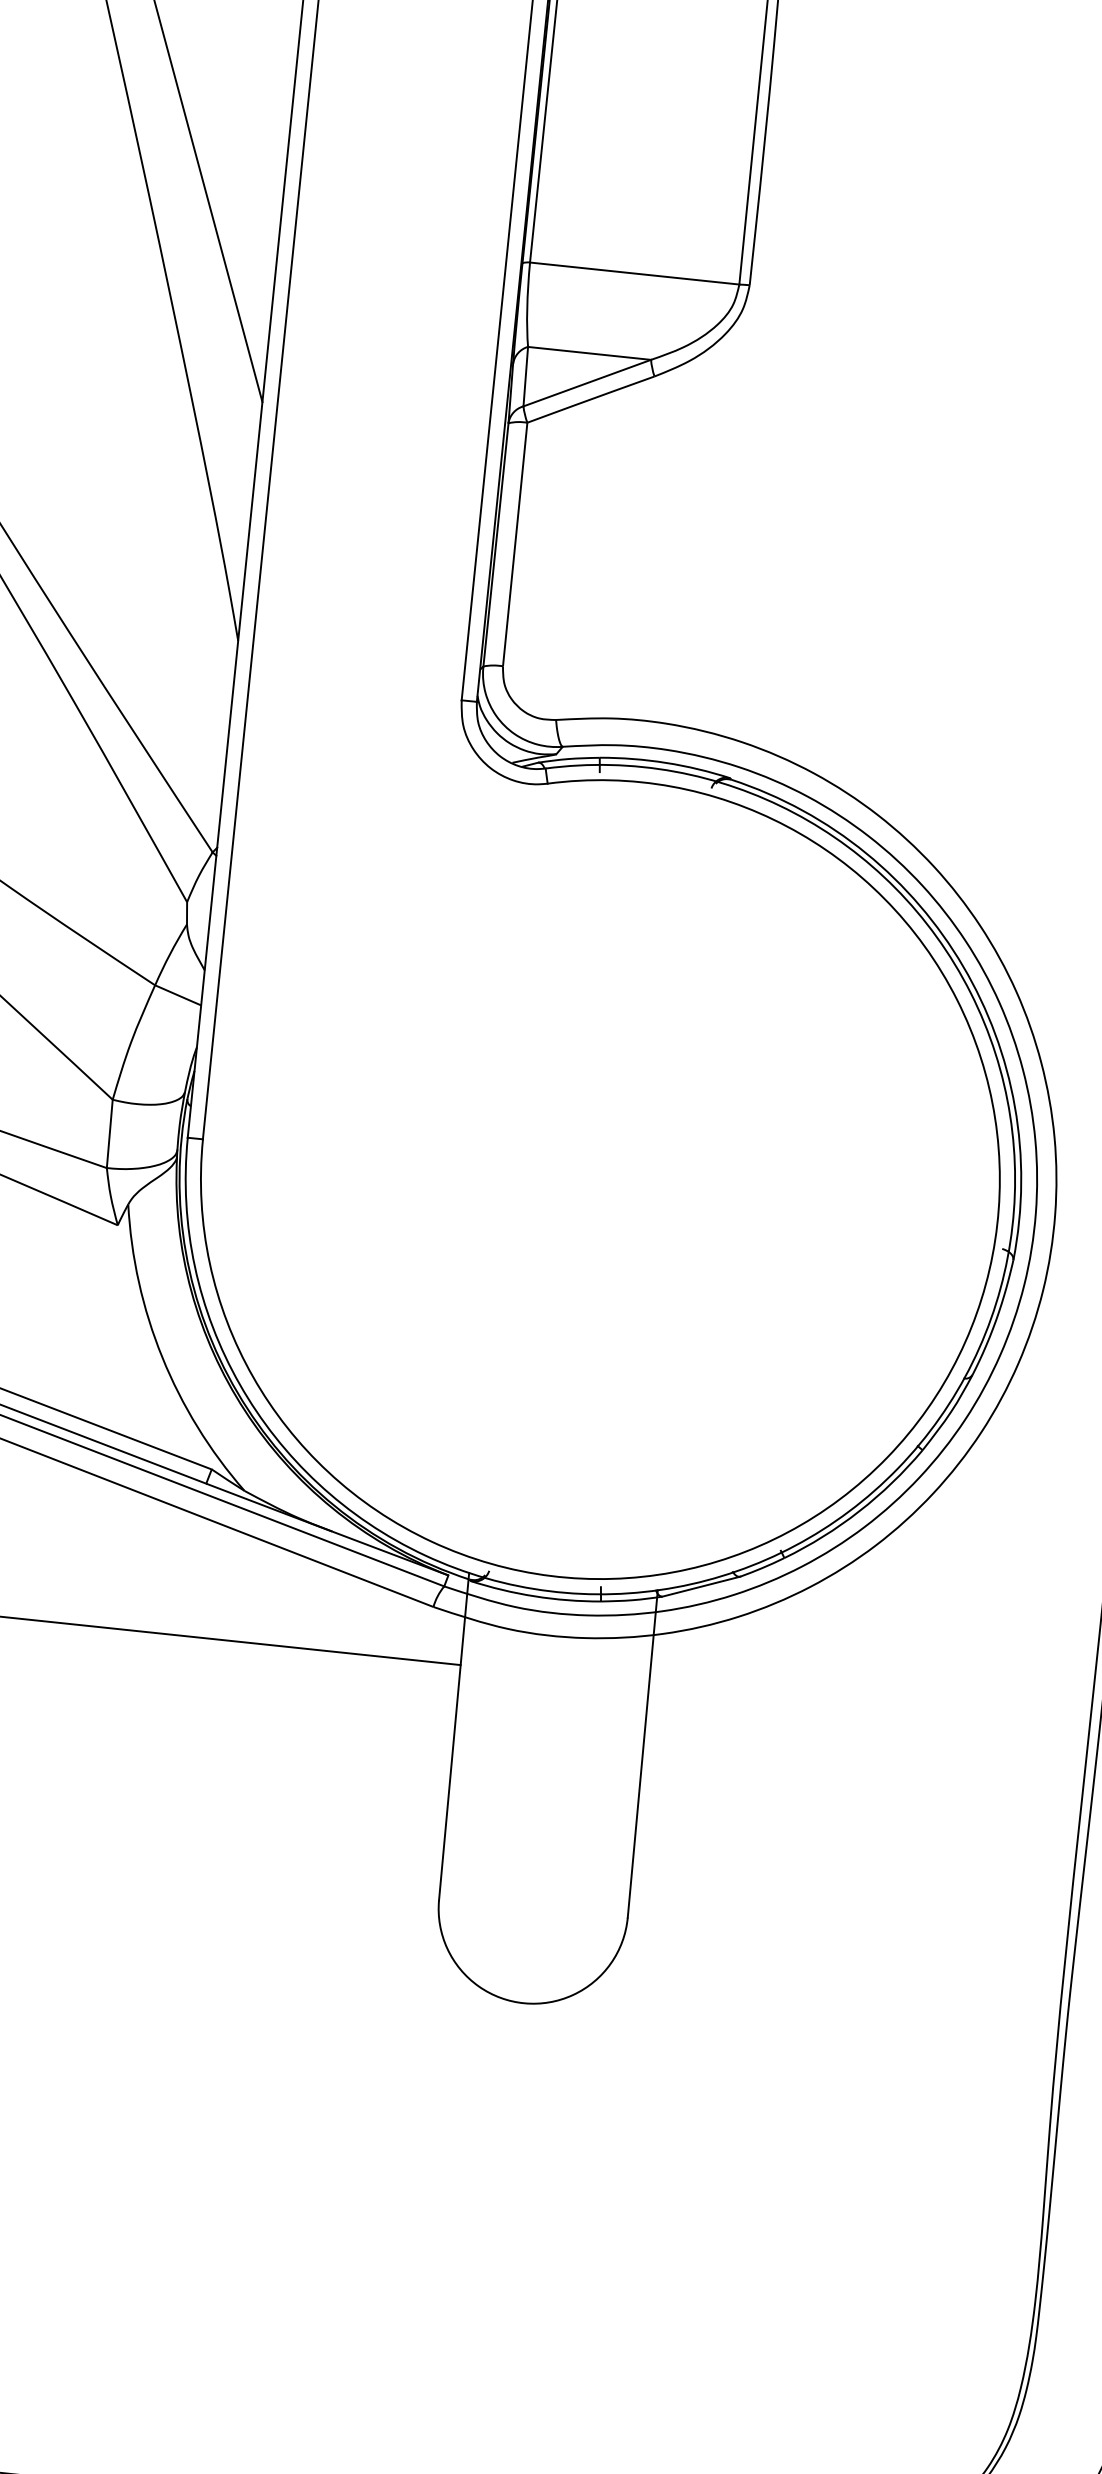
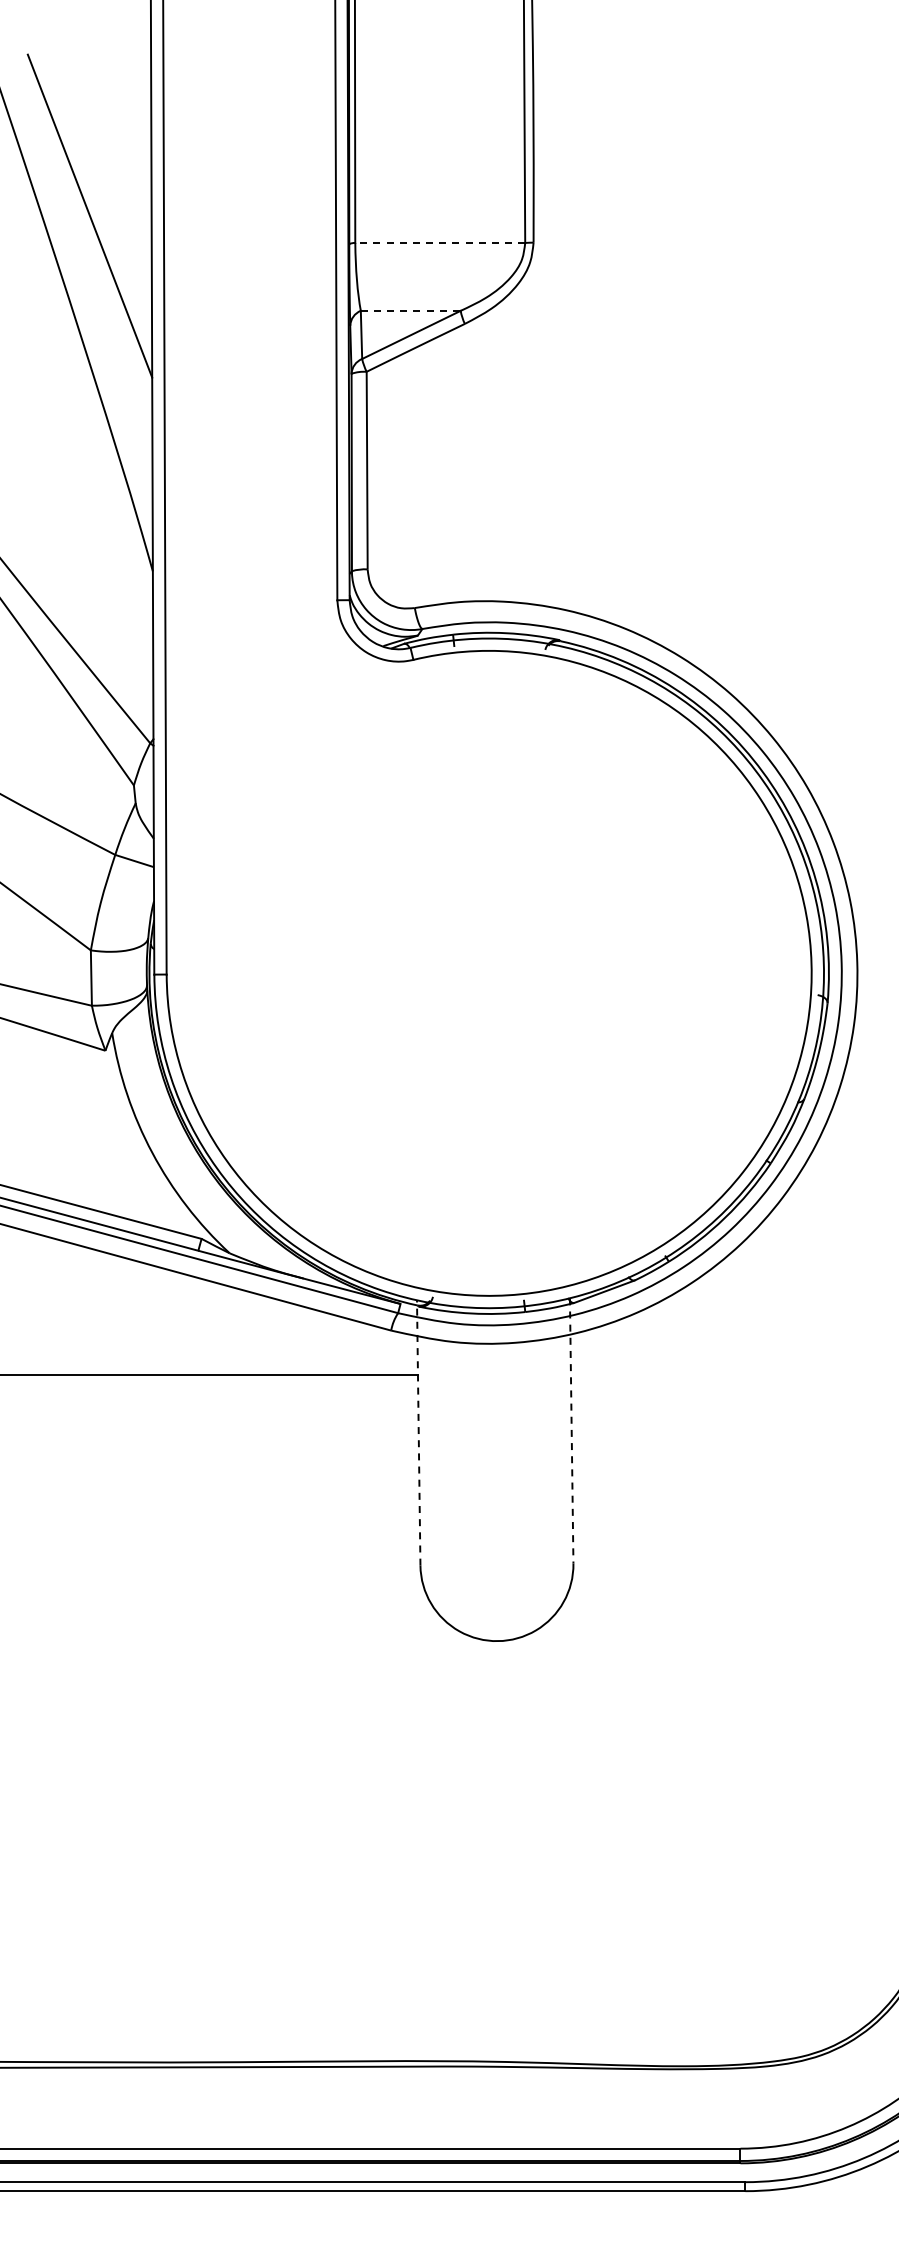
line: (635, 273) -> (440, 242), solid -> dashed
line: (589, 352) -> (410, 310), solid -> dashed
line: (453, 1737) -> (418, 1433), solid -> dashed
line: (642, 1753) -> (571, 1430), solid -> dashed

